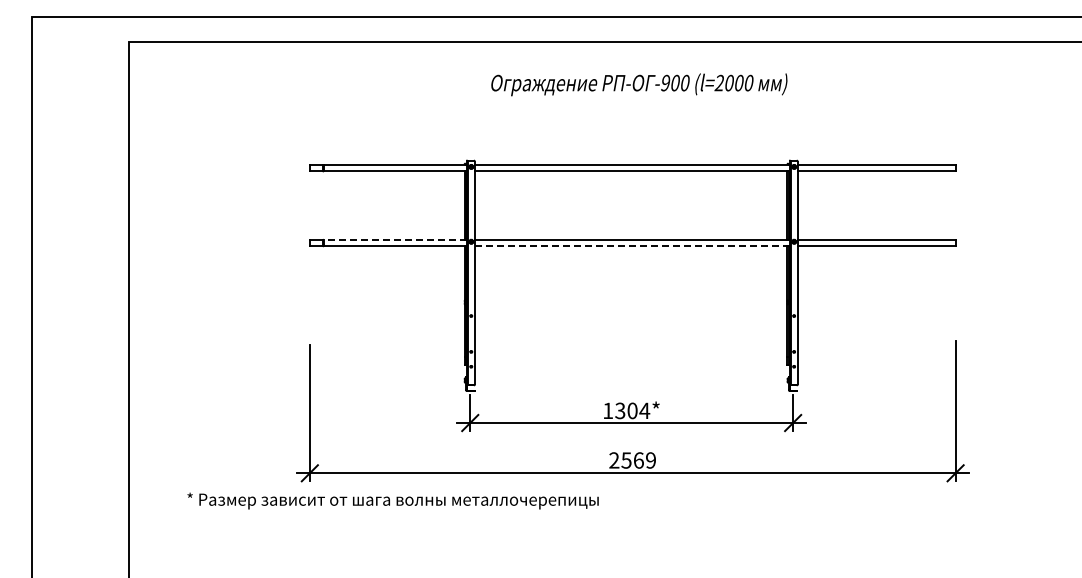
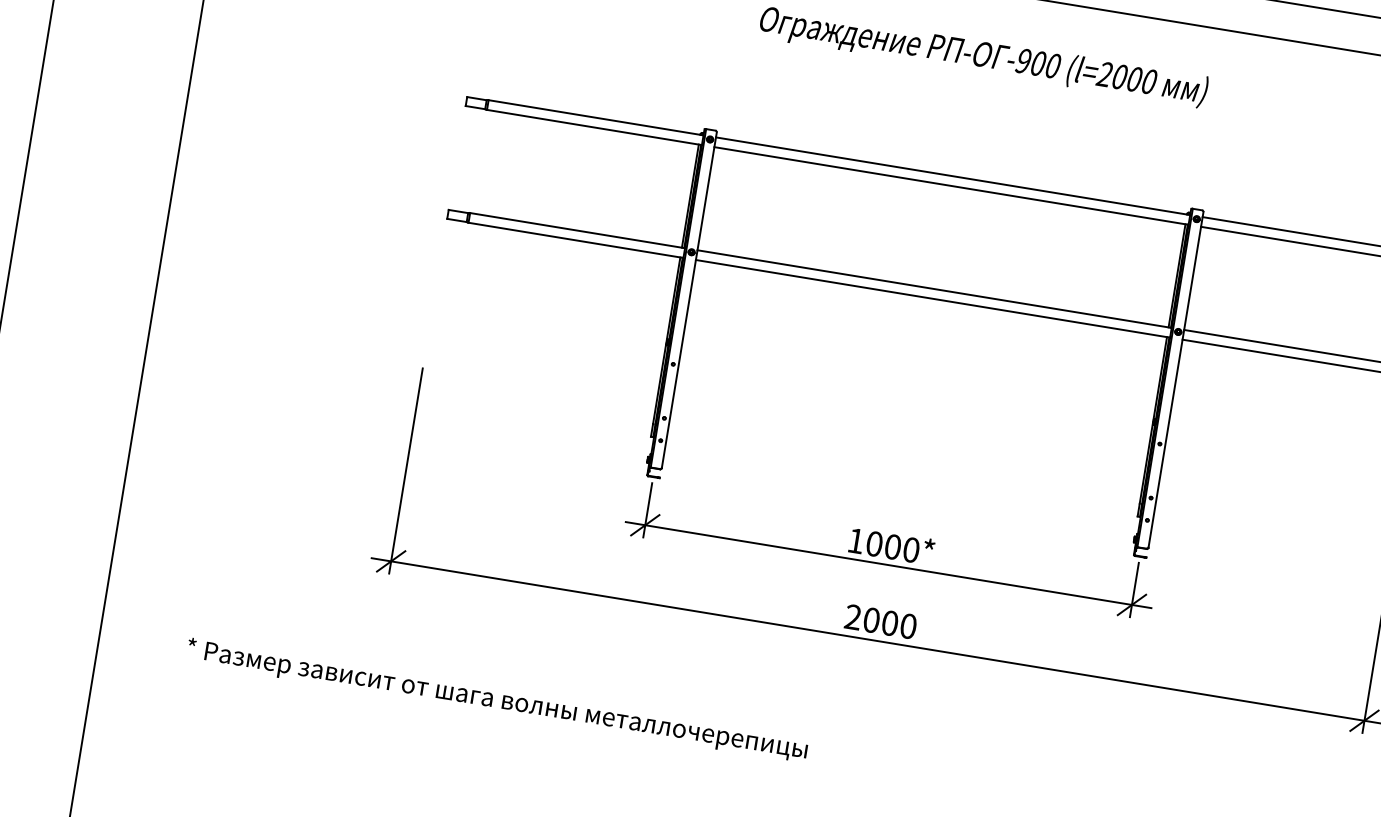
line: (394, 239) -> (576, 229), dashed -> solid
line: (631, 246) -> (931, 298), dashed -> solid
text: (632, 410) -> (892, 546), 1304* -> 1000*
text: (638, 460) -> (889, 623), 2569 -> 2000
text: (392, 500) -> (496, 699), moved

